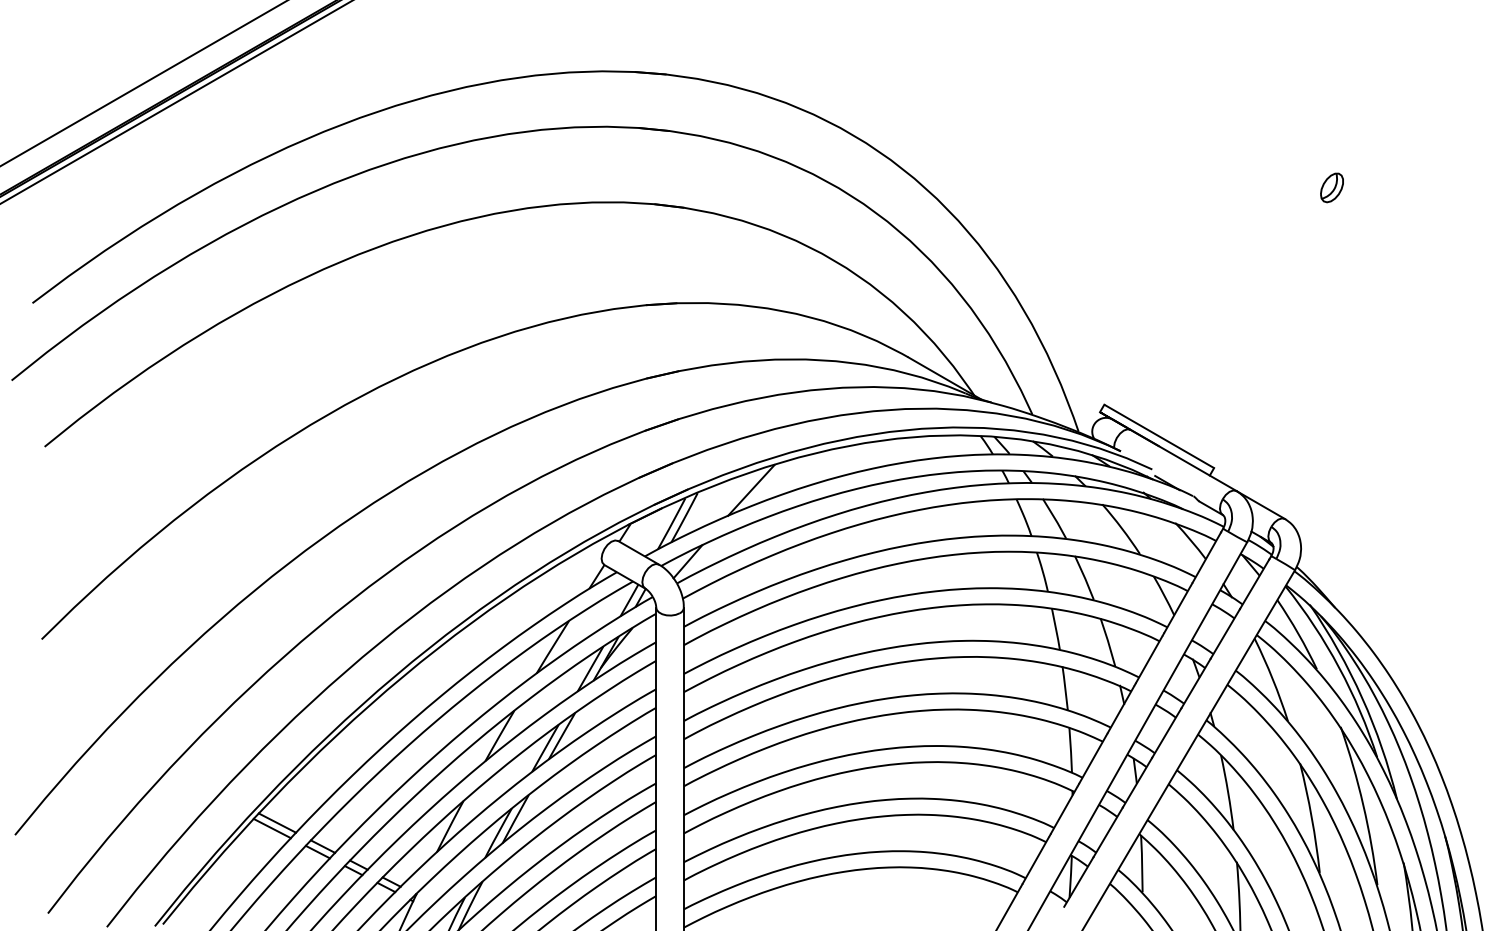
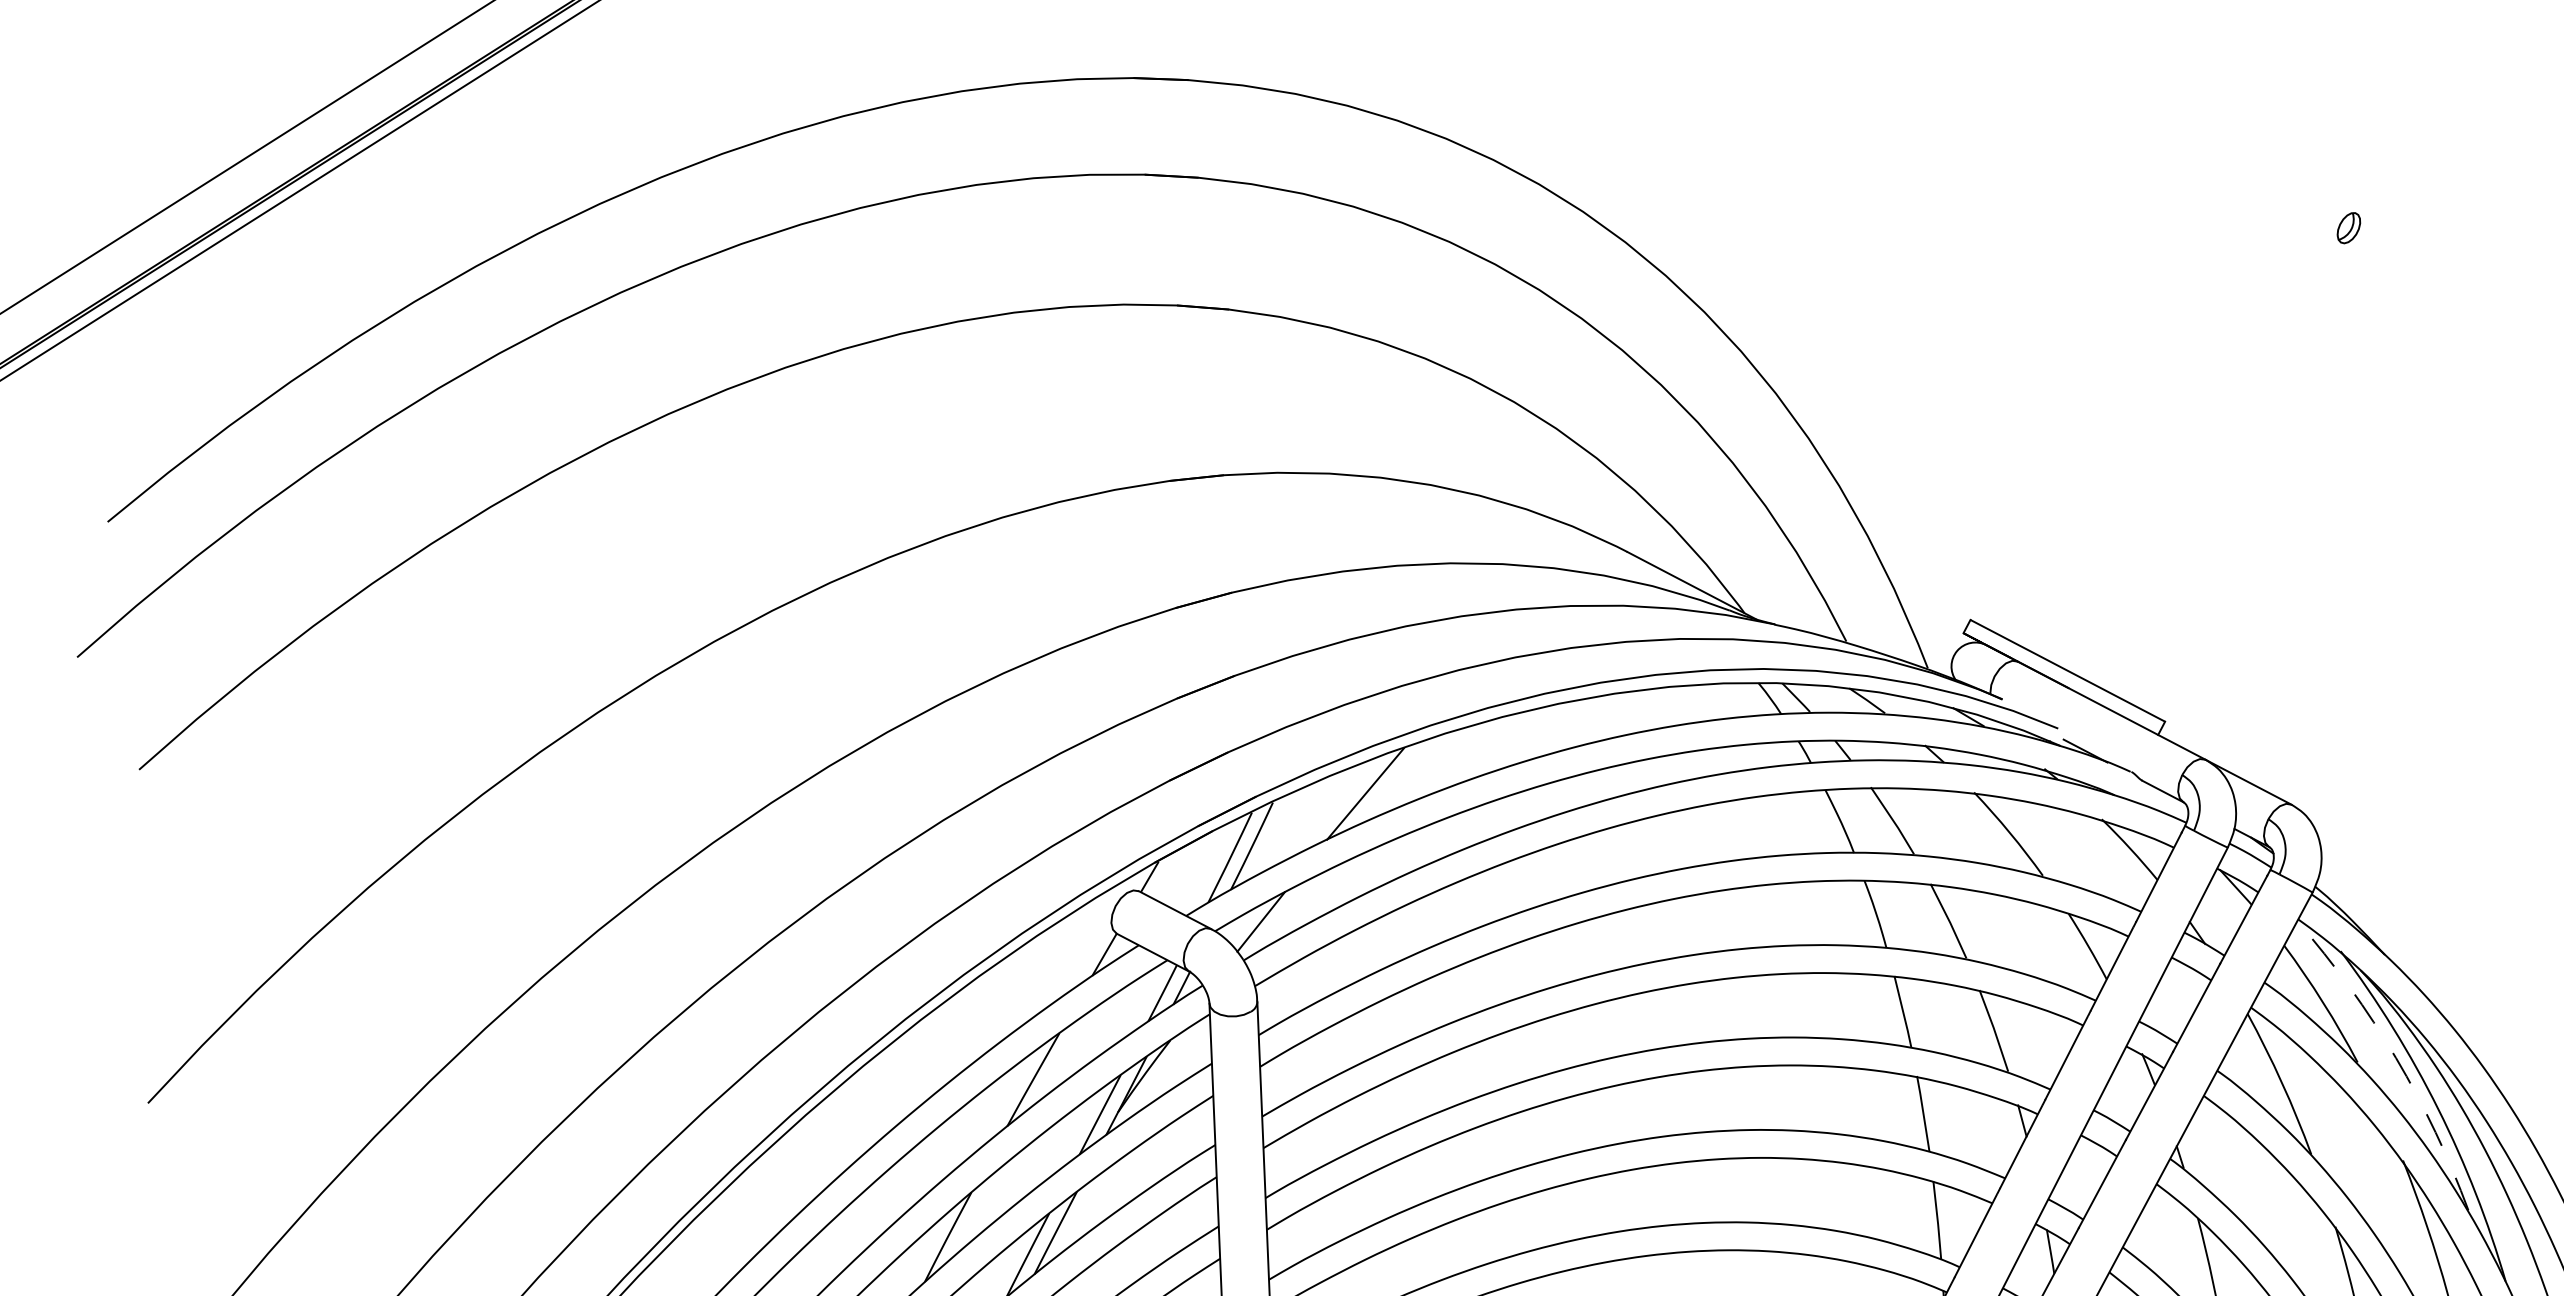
part: (1331, 187) -> (2347, 227), size x0.6
arc: (1339, 667) -> (2396, 1057), solid -> dashed

